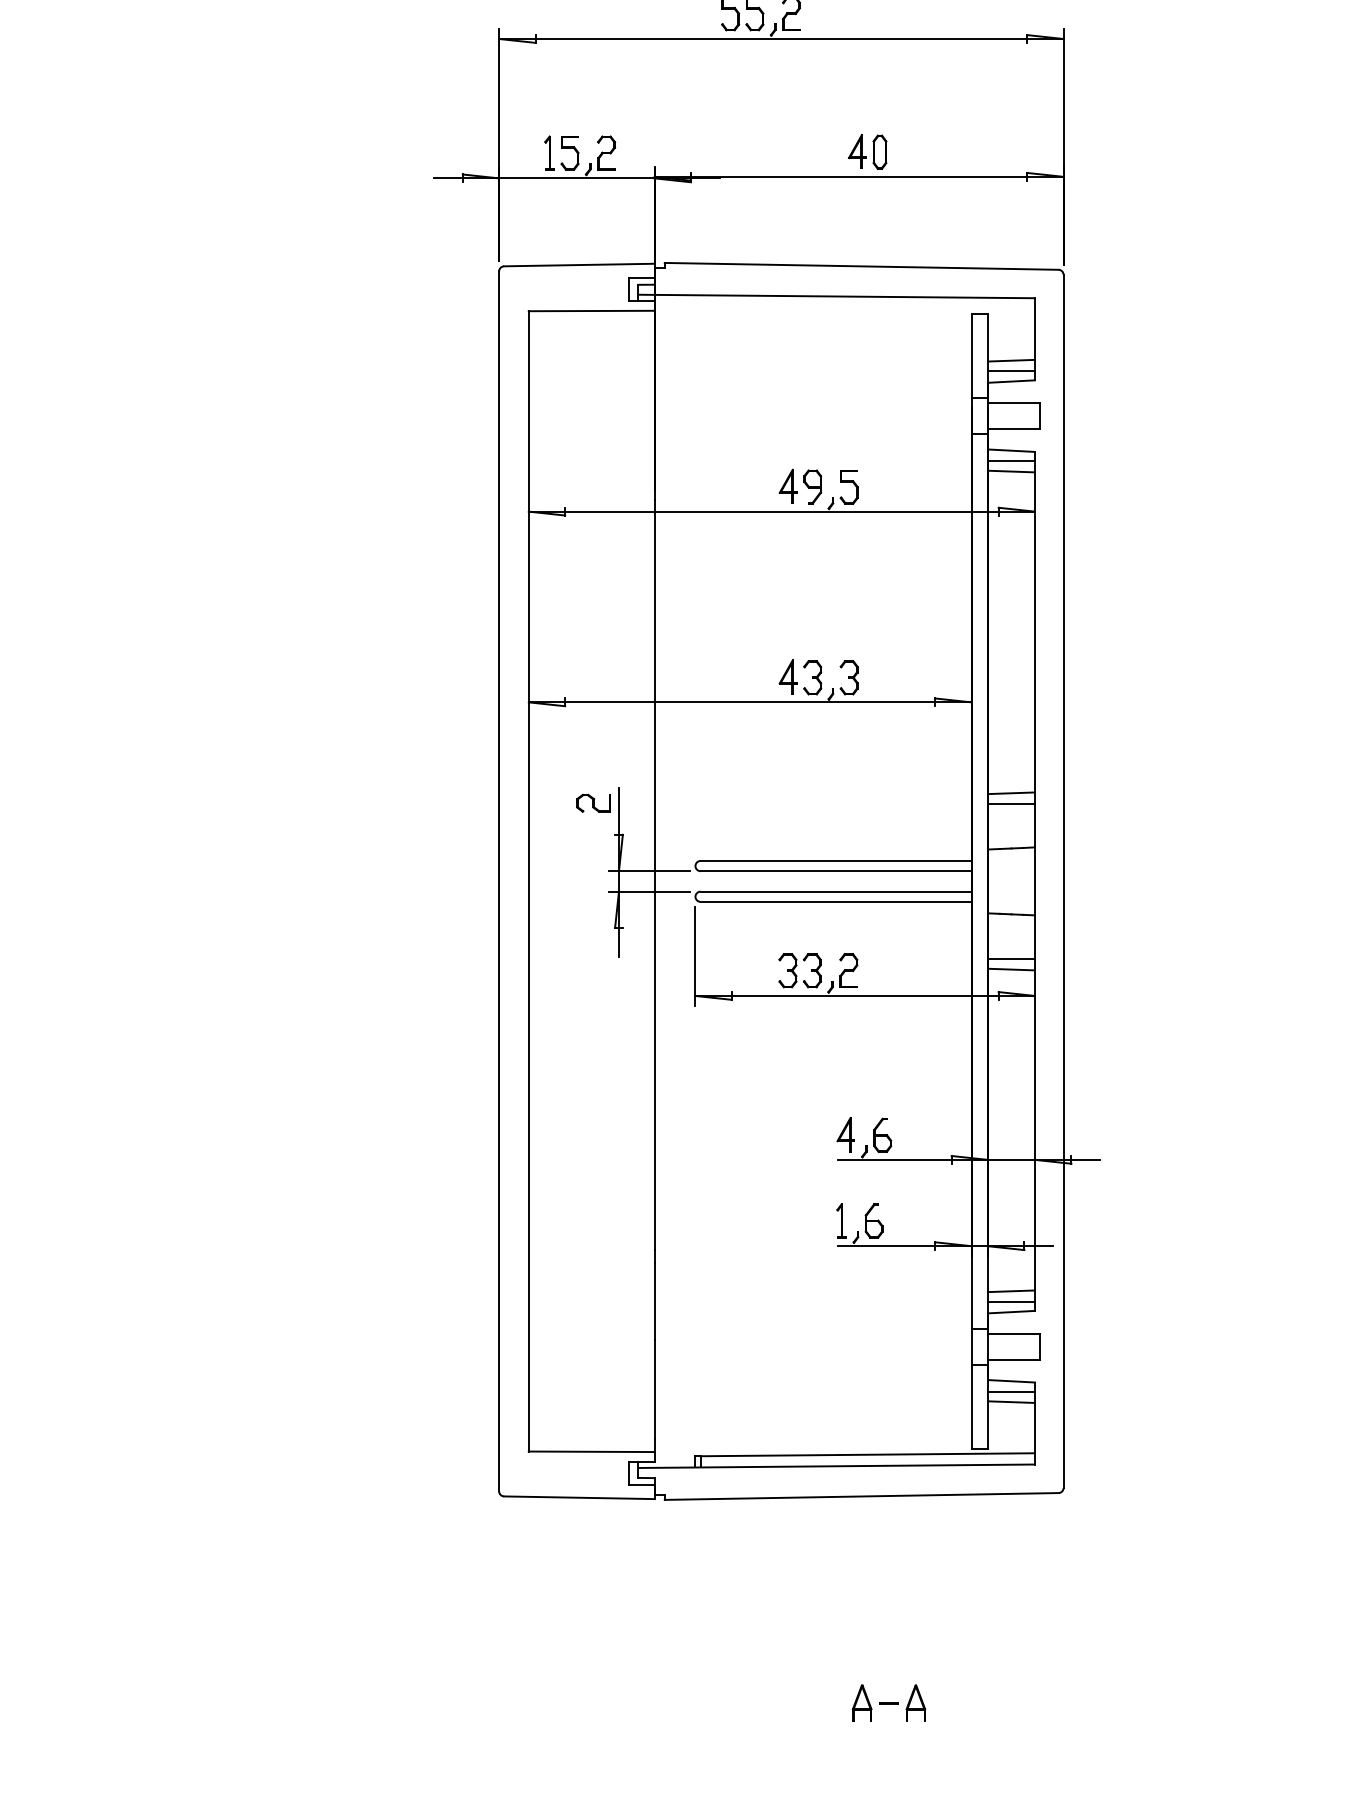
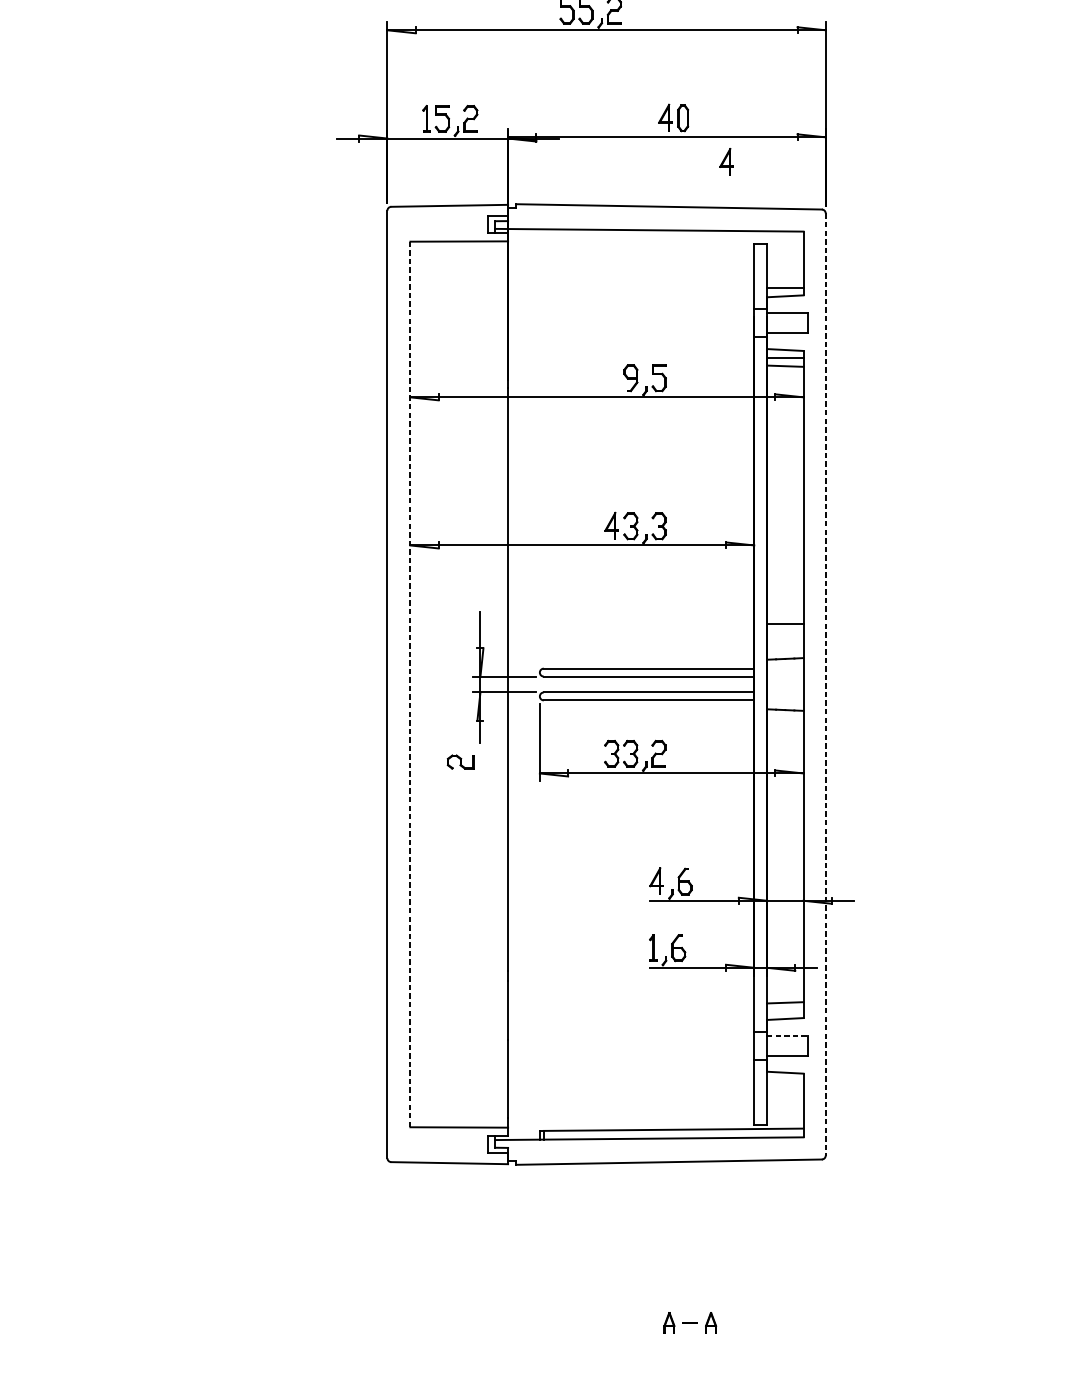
line: (1010, 360) -> (784, 279), removed
part: (787, 485) -> (726, 161), moved
line: (1010, 793) -> (784, 616), removed
part: (593, 802) -> (460, 761), moved
line: (528, 881) -> (410, 684), solid -> dashed
line: (1063, 881) -> (825, 684), solid -> dashed
line: (1010, 959) -> (784, 745), removed
line: (1010, 969) -> (784, 752), removed
line: (1010, 1301) -> (784, 1010), removed
line: (1014, 1333) -> (787, 1035), solid -> dashed
line: (1010, 1391) -> (784, 1080), removed
line: (1010, 1401) -> (784, 1088), removed
part: (862, 1702) -> (669, 1322), size x0.7
part: (915, 1702) -> (710, 1322), size x0.7

